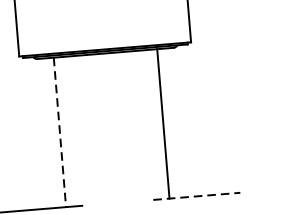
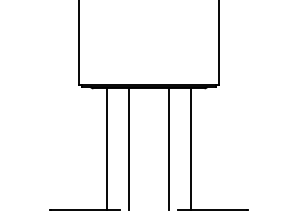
line: (136, 126) -> (169, 149), added
line: (86, 130) -> (128, 149), added
line: (59, 132) -> (106, 149), dashed -> solid
line: (195, 196) -> (212, 210), dashed -> solid

